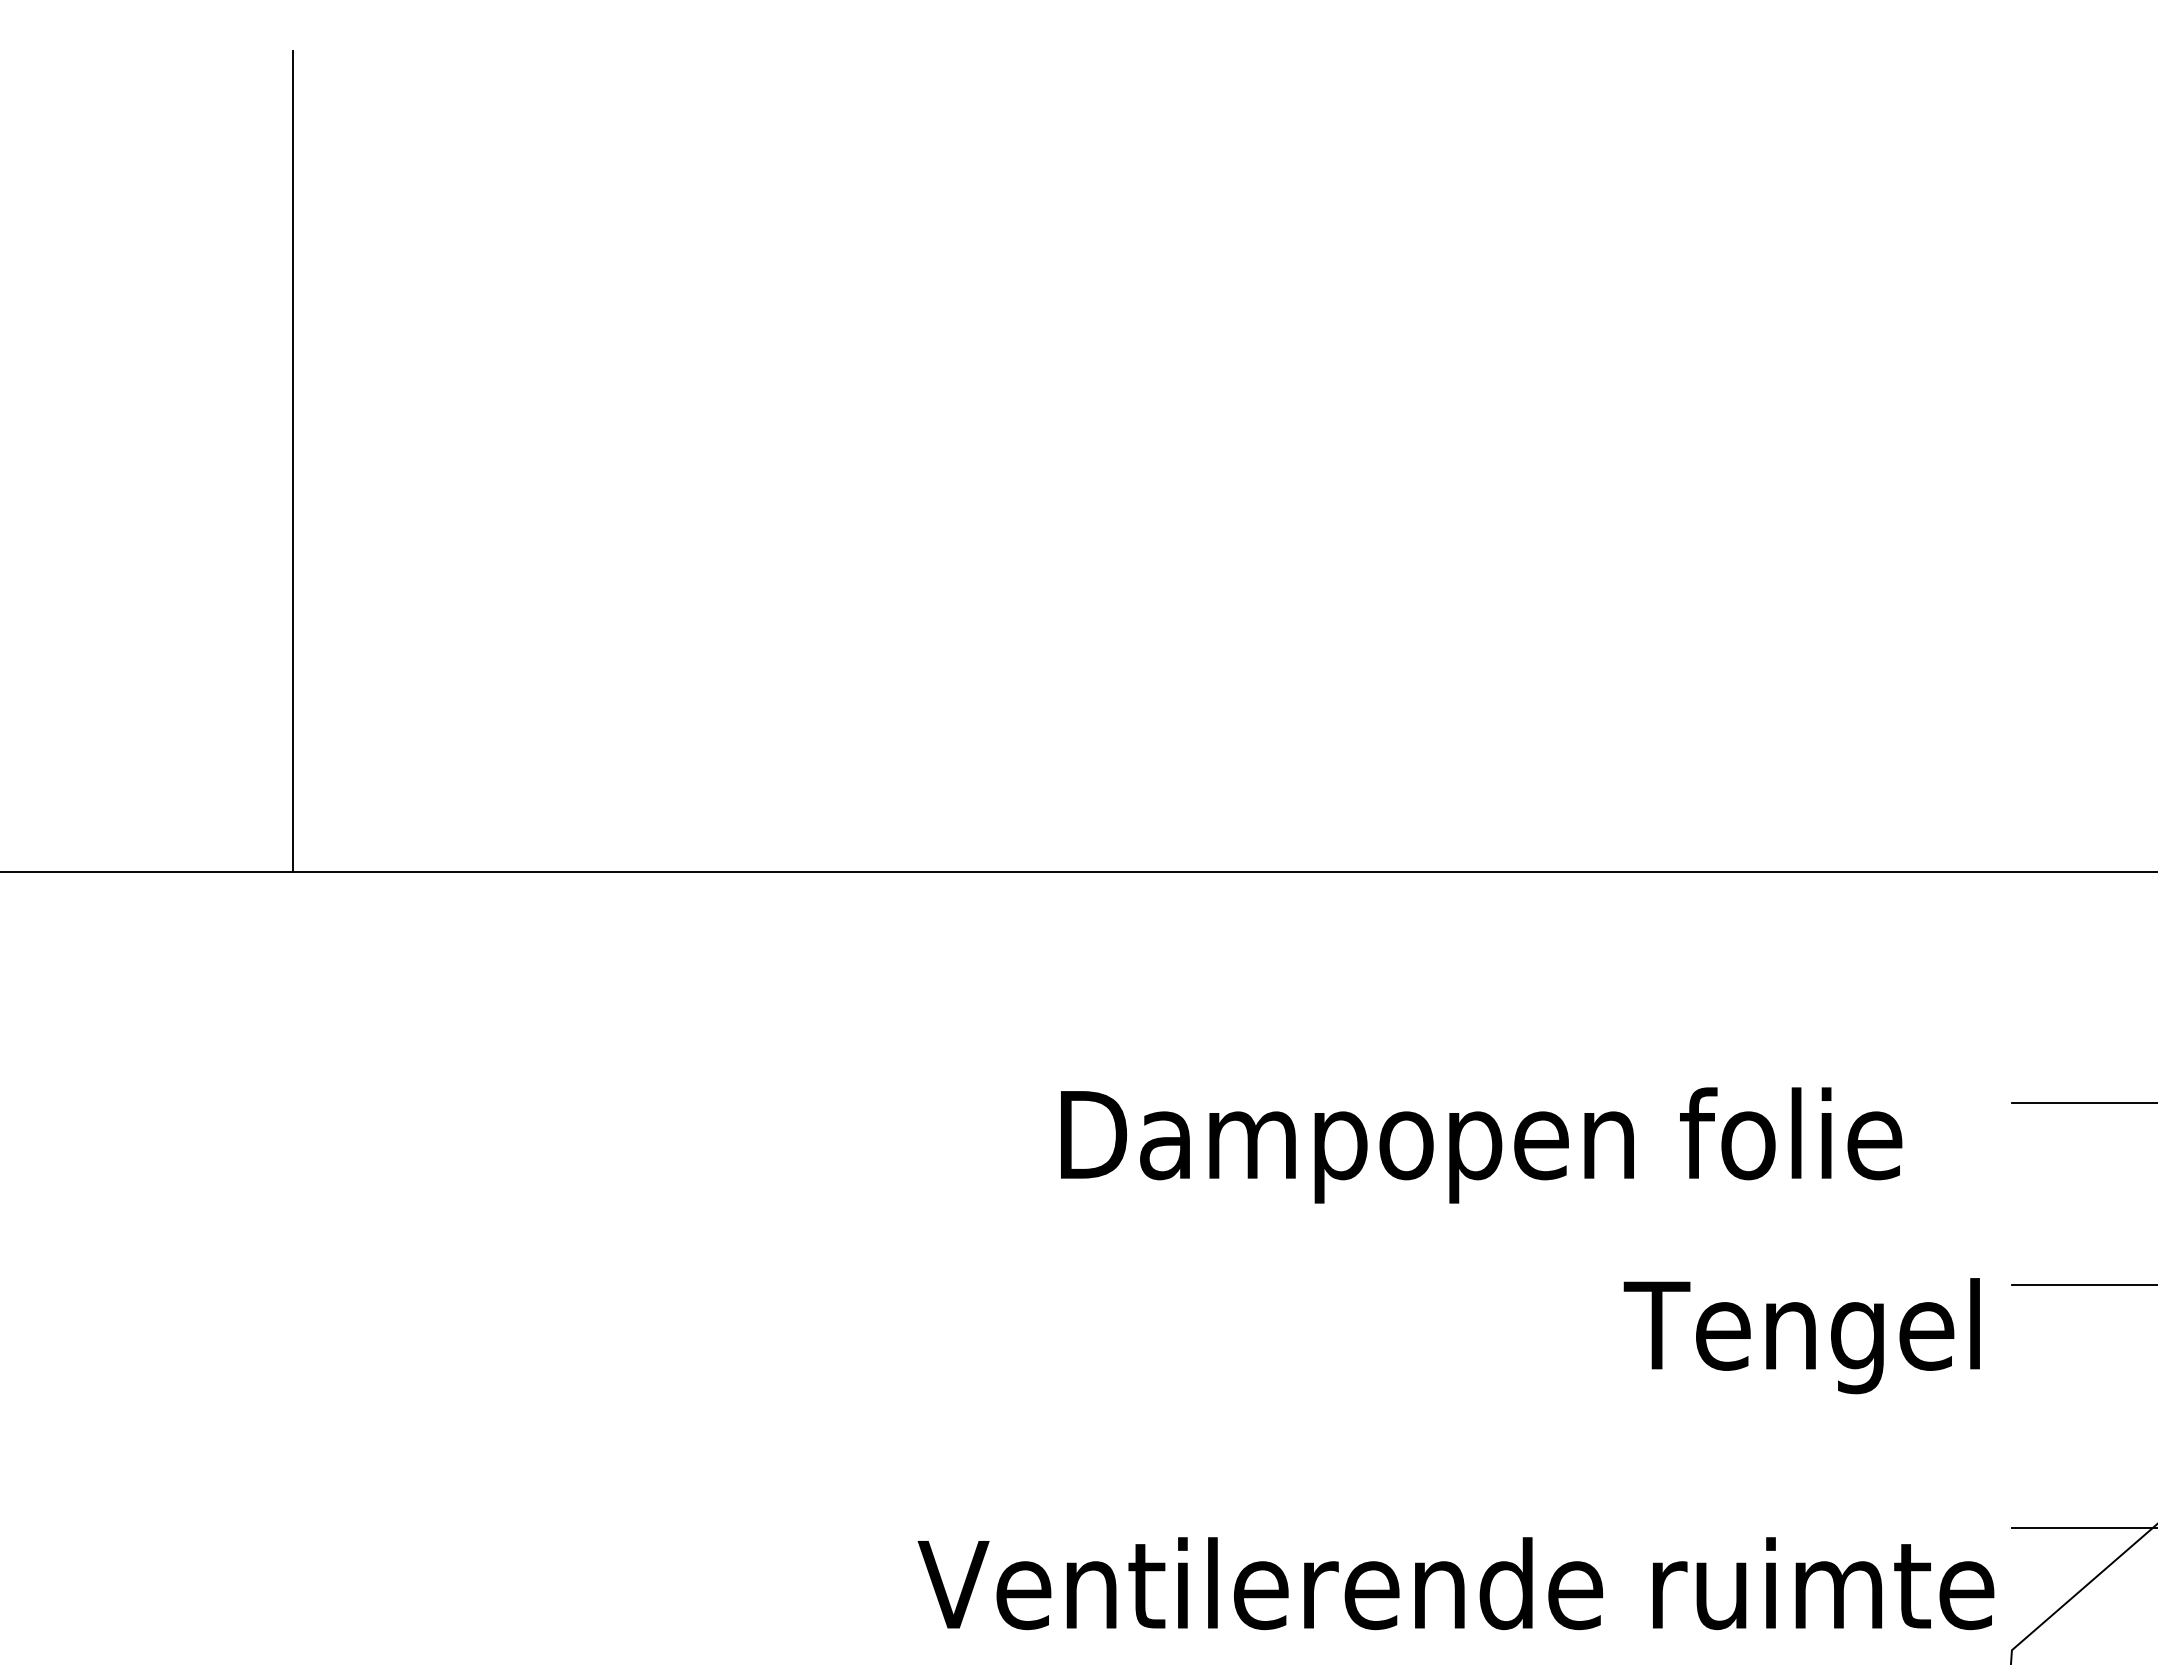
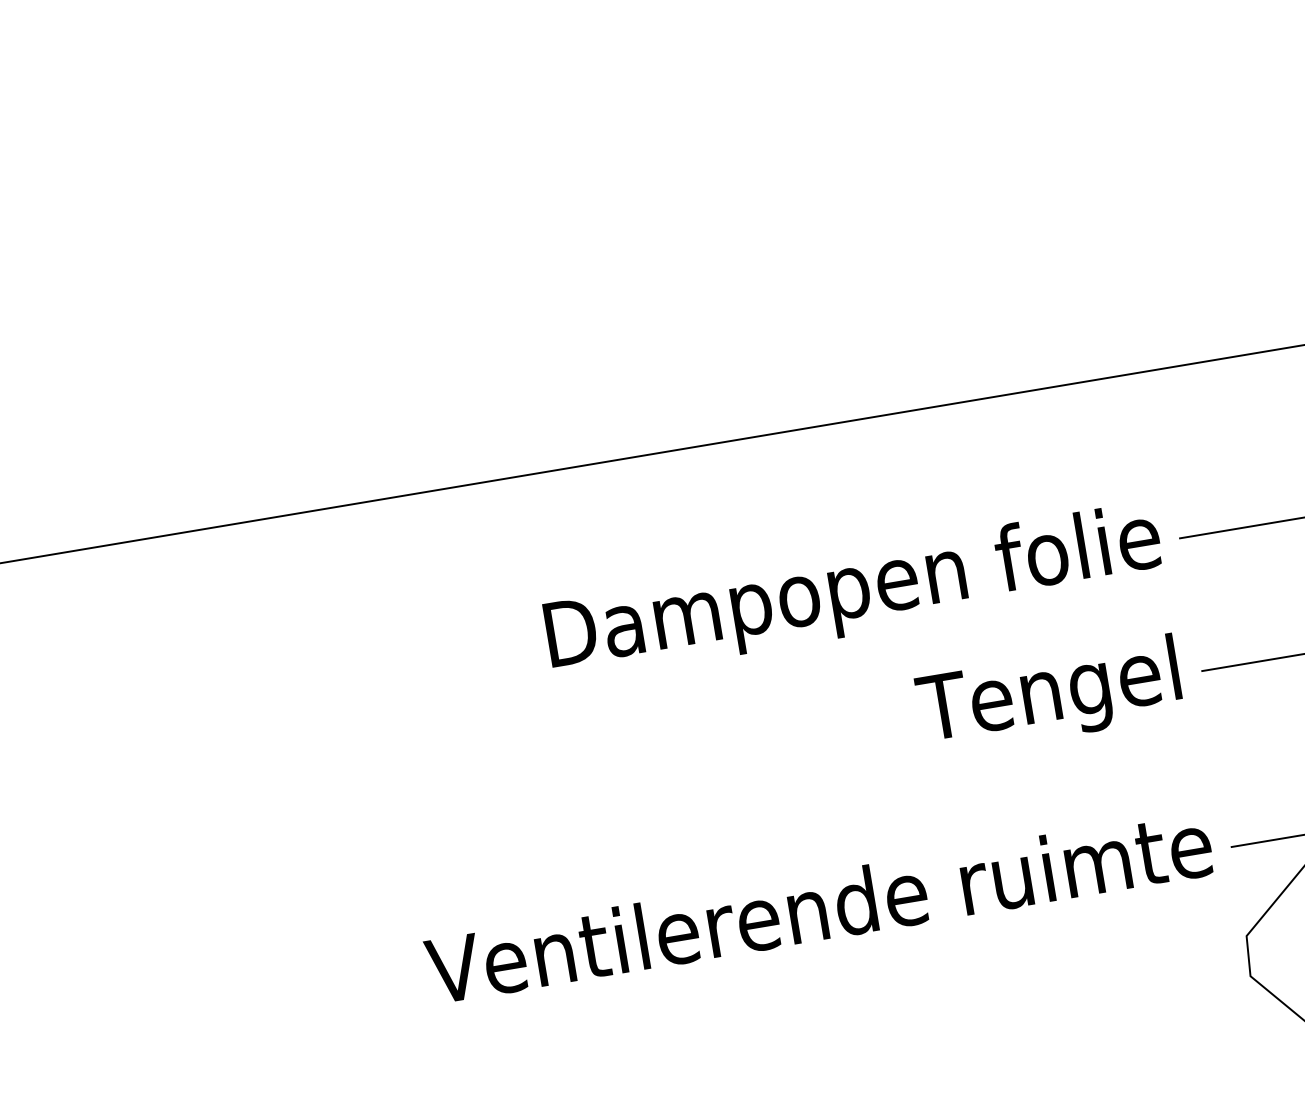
text: (1481, 1145) -> (854, 592), moved
text: (1801, 1336) -> (1049, 696), moved
text: (1455, 1583) -> (818, 907), moved

